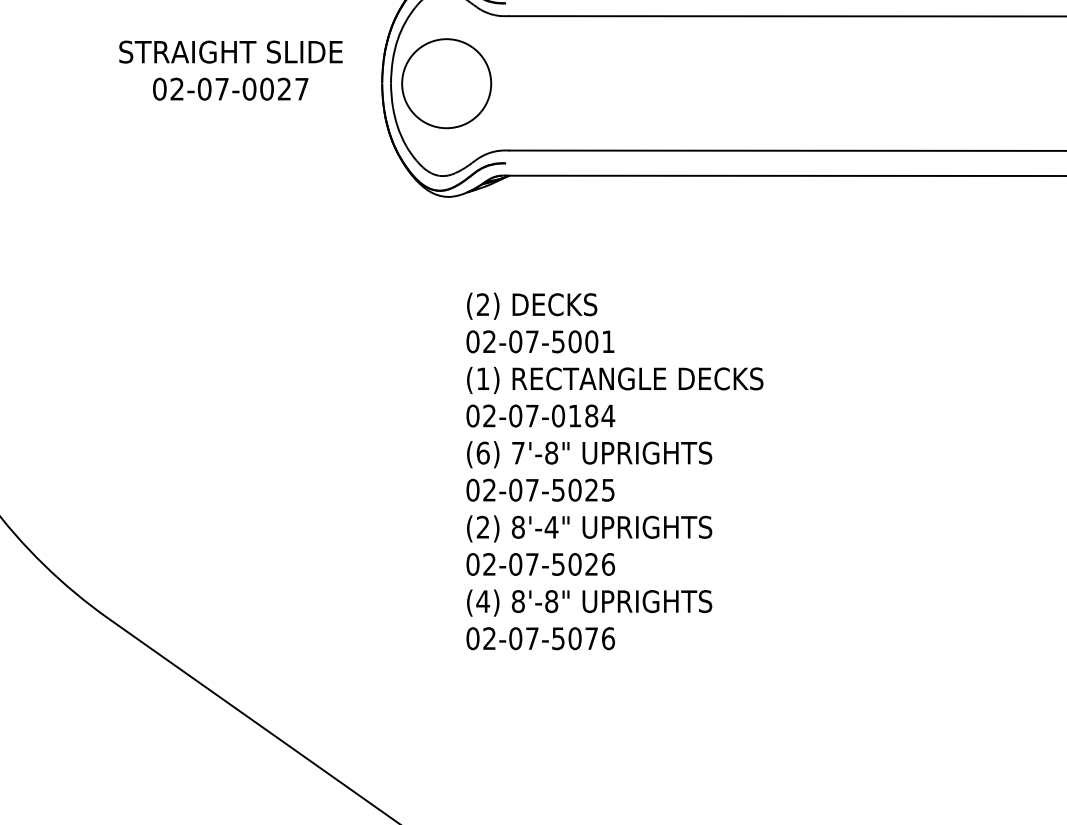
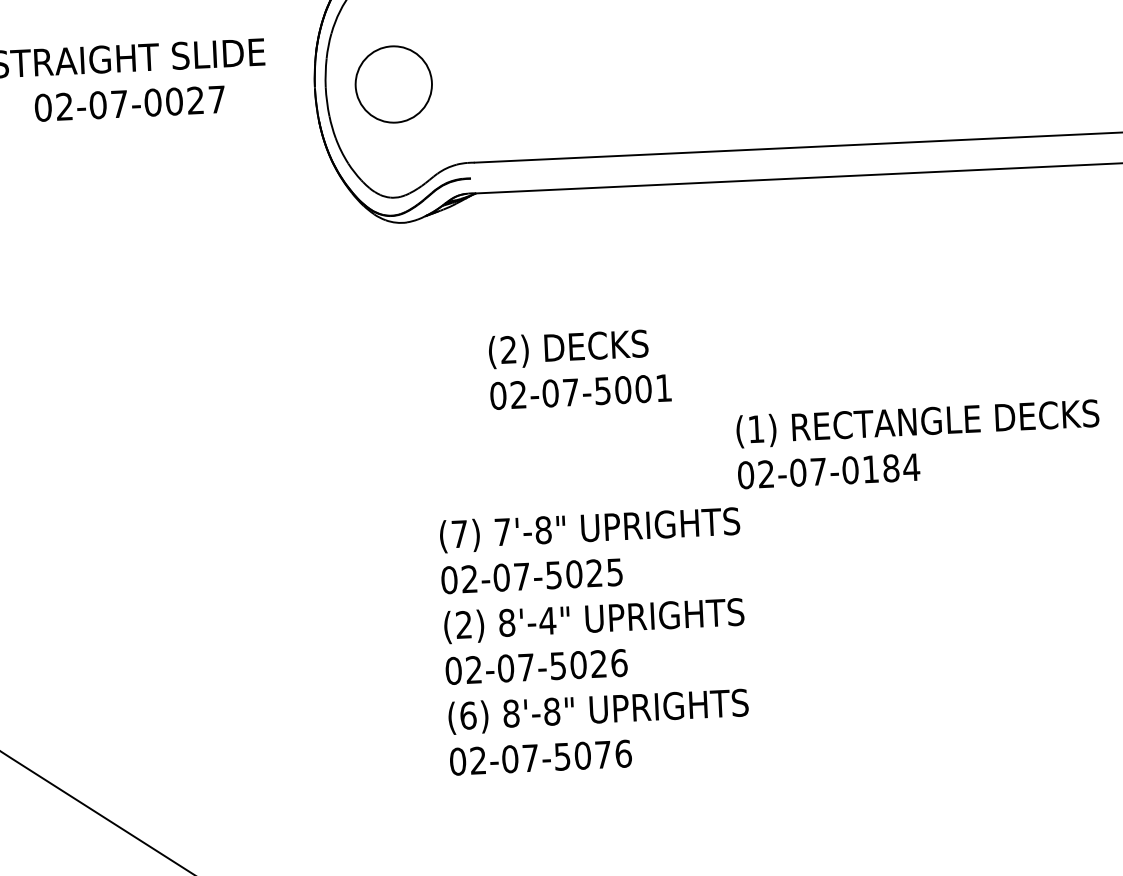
circle: (446, 83) -> (393, 84), size x0.7
text: (540, 322) -> (579, 368), moved
text: (614, 397) -> (917, 444), moved
text: (482, 452) -> (458, 533), (6) -> (7)
text: (483, 601) -> (468, 715), (4) -> (6)

